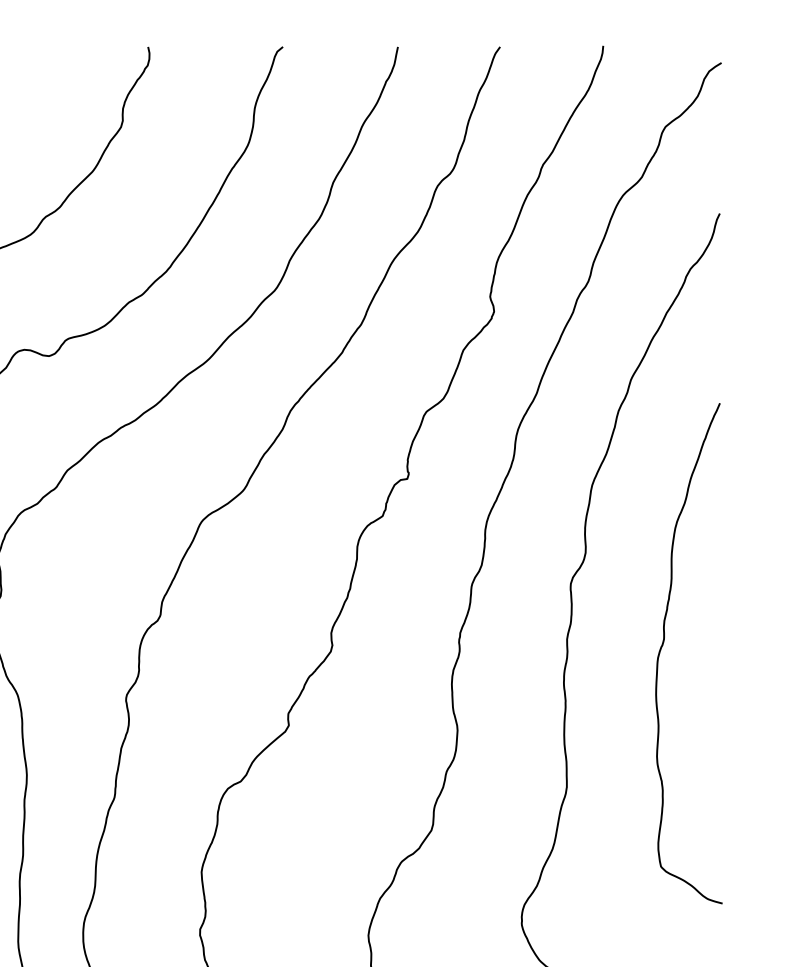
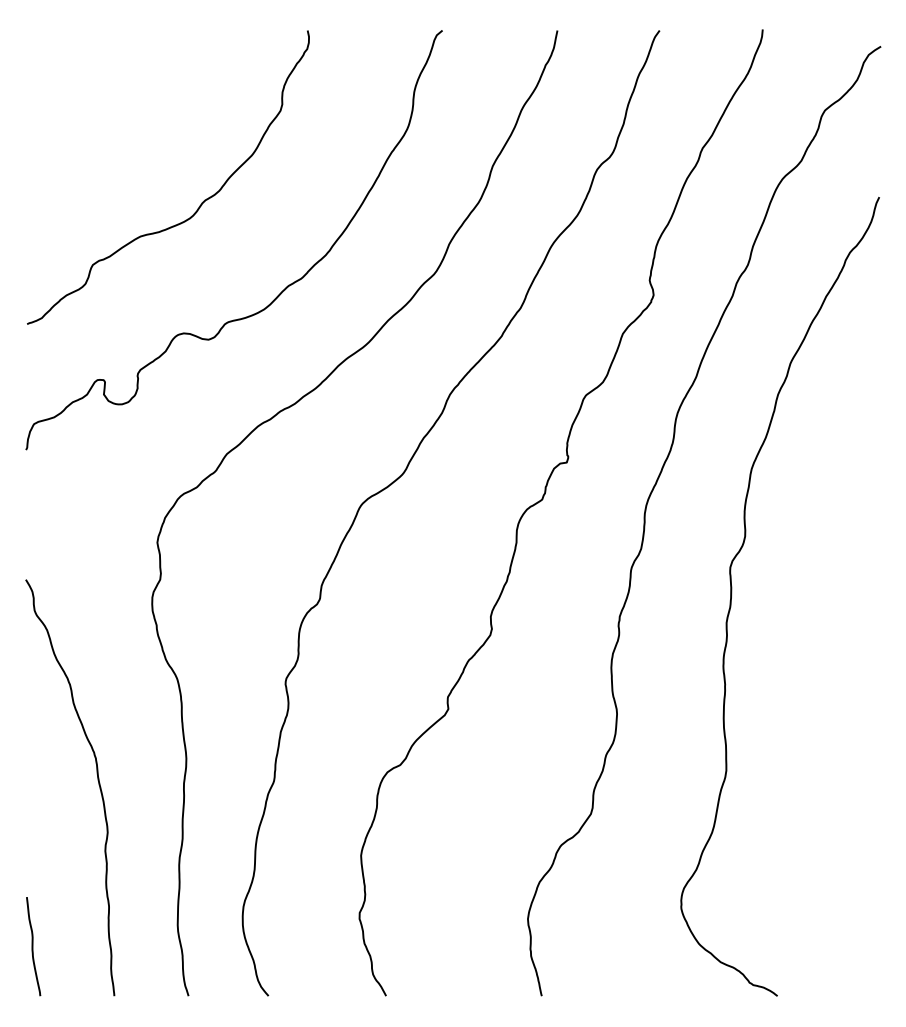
curve: (664, 643) -> (823, 627), removed

